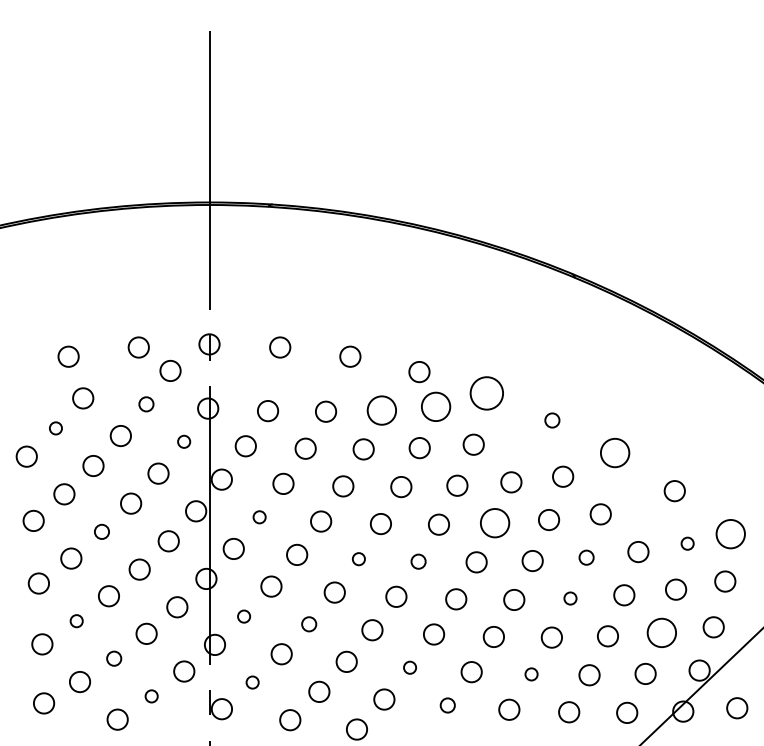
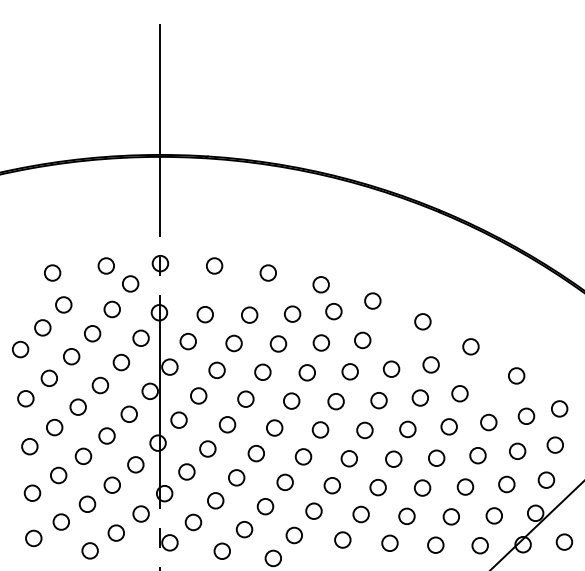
circle: (486, 392) -> (372, 300), size x0.62
circle: (145, 404) -> (111, 309), size x1.43
circle: (435, 406) -> (333, 311), size x0.71
circle: (382, 409) -> (292, 313), size x0.71
circle: (551, 420) -> (422, 321), size x1.43
circle: (55, 427) -> (42, 327), size x1.67
circle: (183, 440) -> (140, 337), size x1.67
circle: (614, 452) -> (470, 346), size x0.71
circle: (259, 516) -> (198, 395), size x1.67
circle: (494, 523) -> (378, 400), size x0.71
circle: (101, 531) -> (77, 406), size x1.43
circle: (730, 533) -> (559, 408), size x0.71
circle: (687, 542) -> (526, 415), size x1.67
circle: (585, 557) -> (448, 426), size x1.43
circle: (358, 558) -> (274, 427), size x1.67
circle: (418, 561) -> (320, 429), size x1.43
circle: (570, 597) -> (436, 457), size x1.67
circle: (243, 615) -> (186, 471), size x1.67
circle: (76, 621) -> (58, 475), size x1.67
circle: (308, 623) -> (236, 477), size x1.43
circle: (661, 632) -> (506, 484), size x0.71
circle: (114, 657) -> (87, 503), size x1.43
circle: (409, 666) -> (313, 510), size x1.67
circle: (530, 673) -> (406, 515), size x1.67
circle: (252, 682) -> (193, 522), size x1.67
circle: (150, 695) -> (115, 532), size x1.67
circle: (447, 704) -> (342, 539), size x1.43

